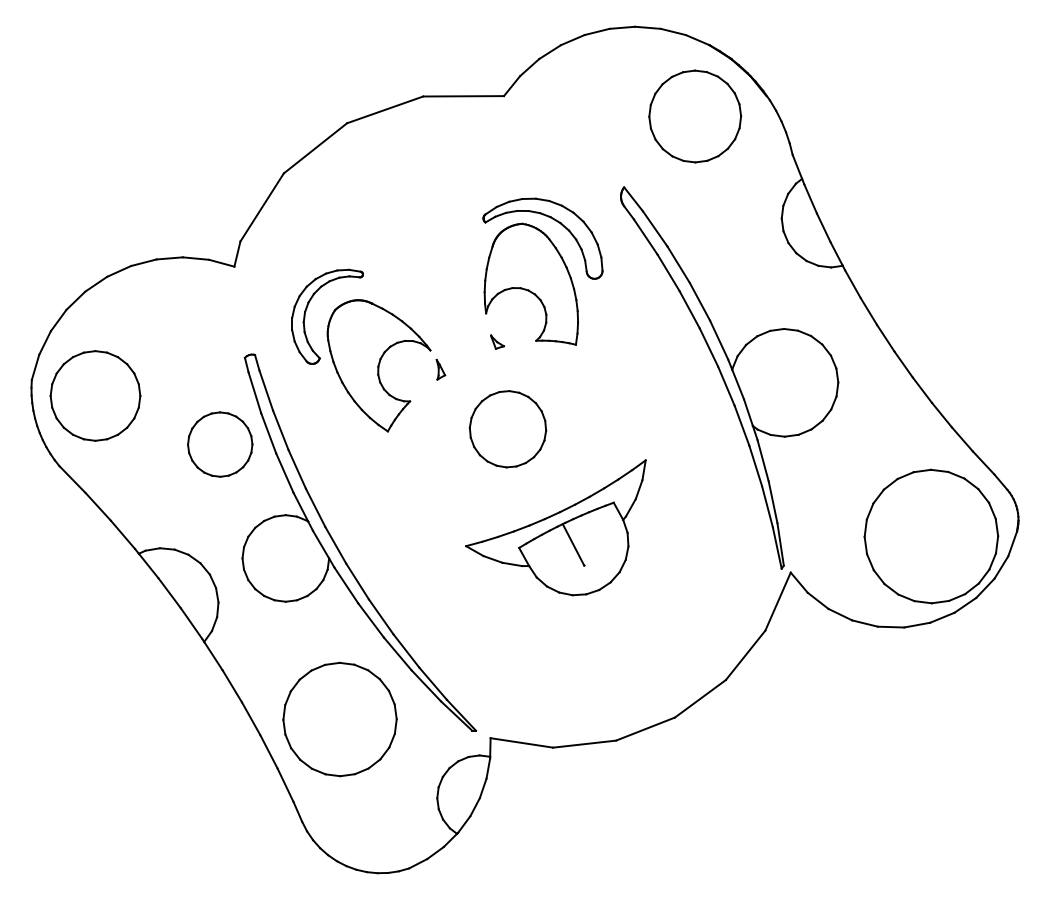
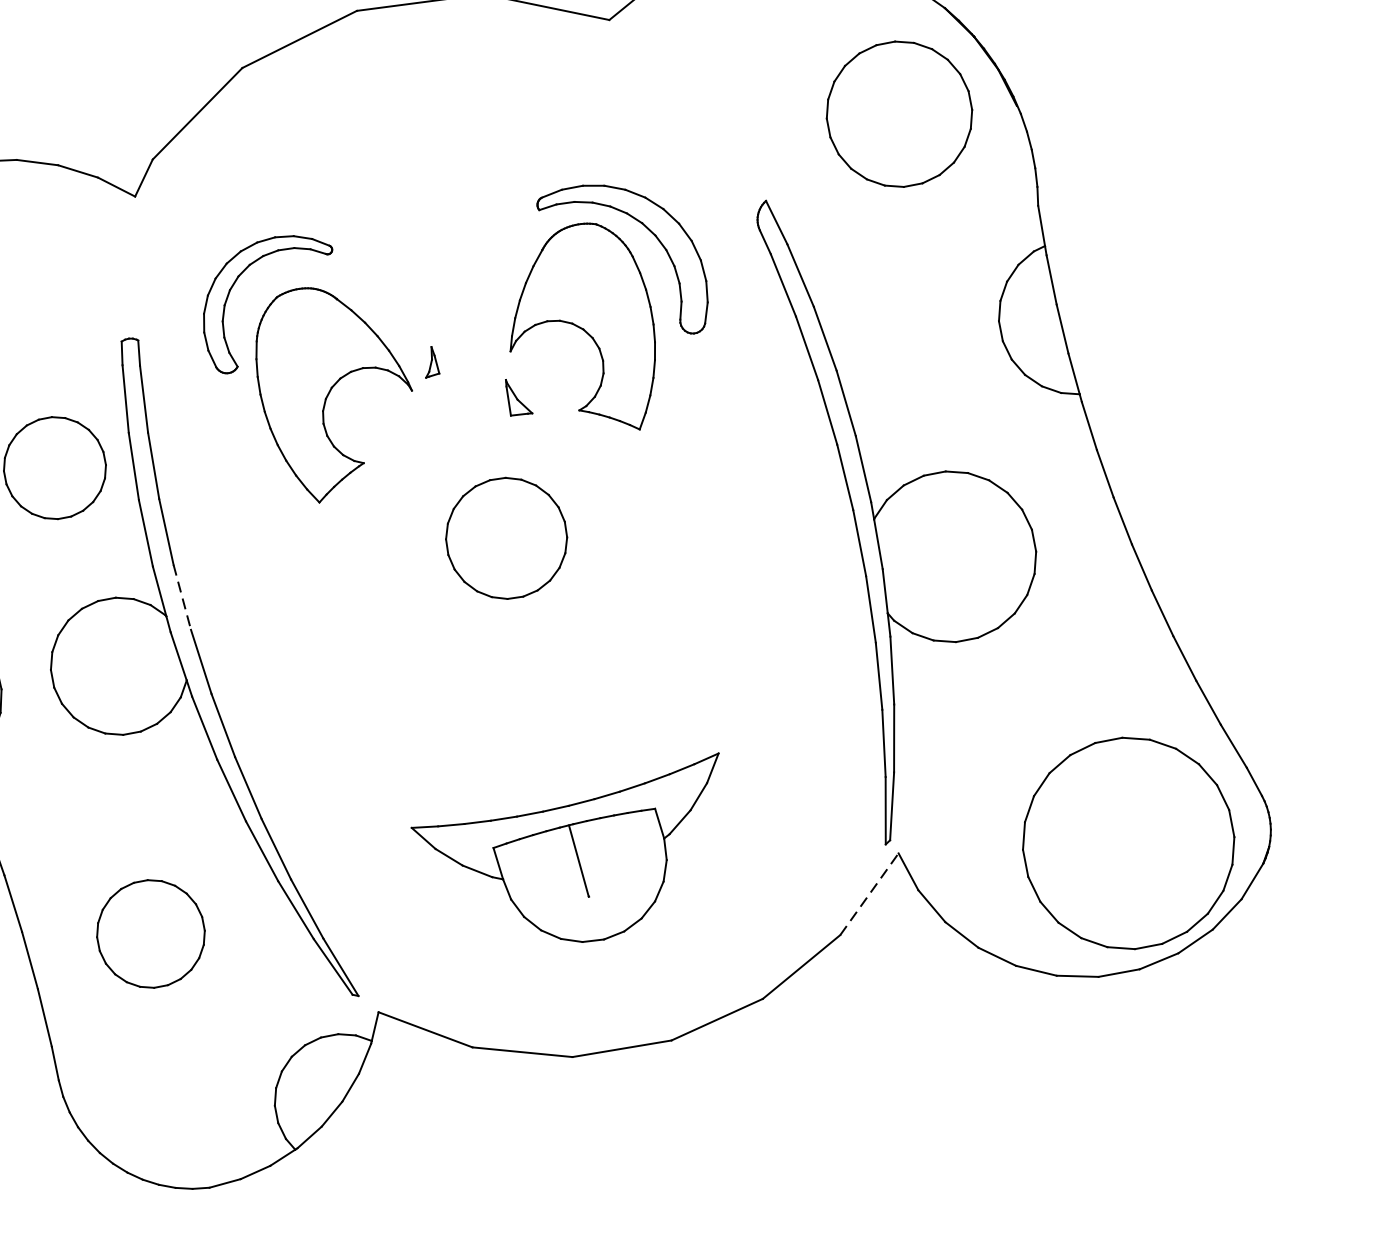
part: (497, 341) -> (519, 398), size x1.6
part: (440, 369) -> (434, 363), moved
line: (315, 508) -> (181, 598), solid -> dashed
part: (555, 527) -> (556, 828), moved
line: (778, 601) -> (870, 894), solid -> dashed
part: (339, 719) -> (150, 933), size x0.6

